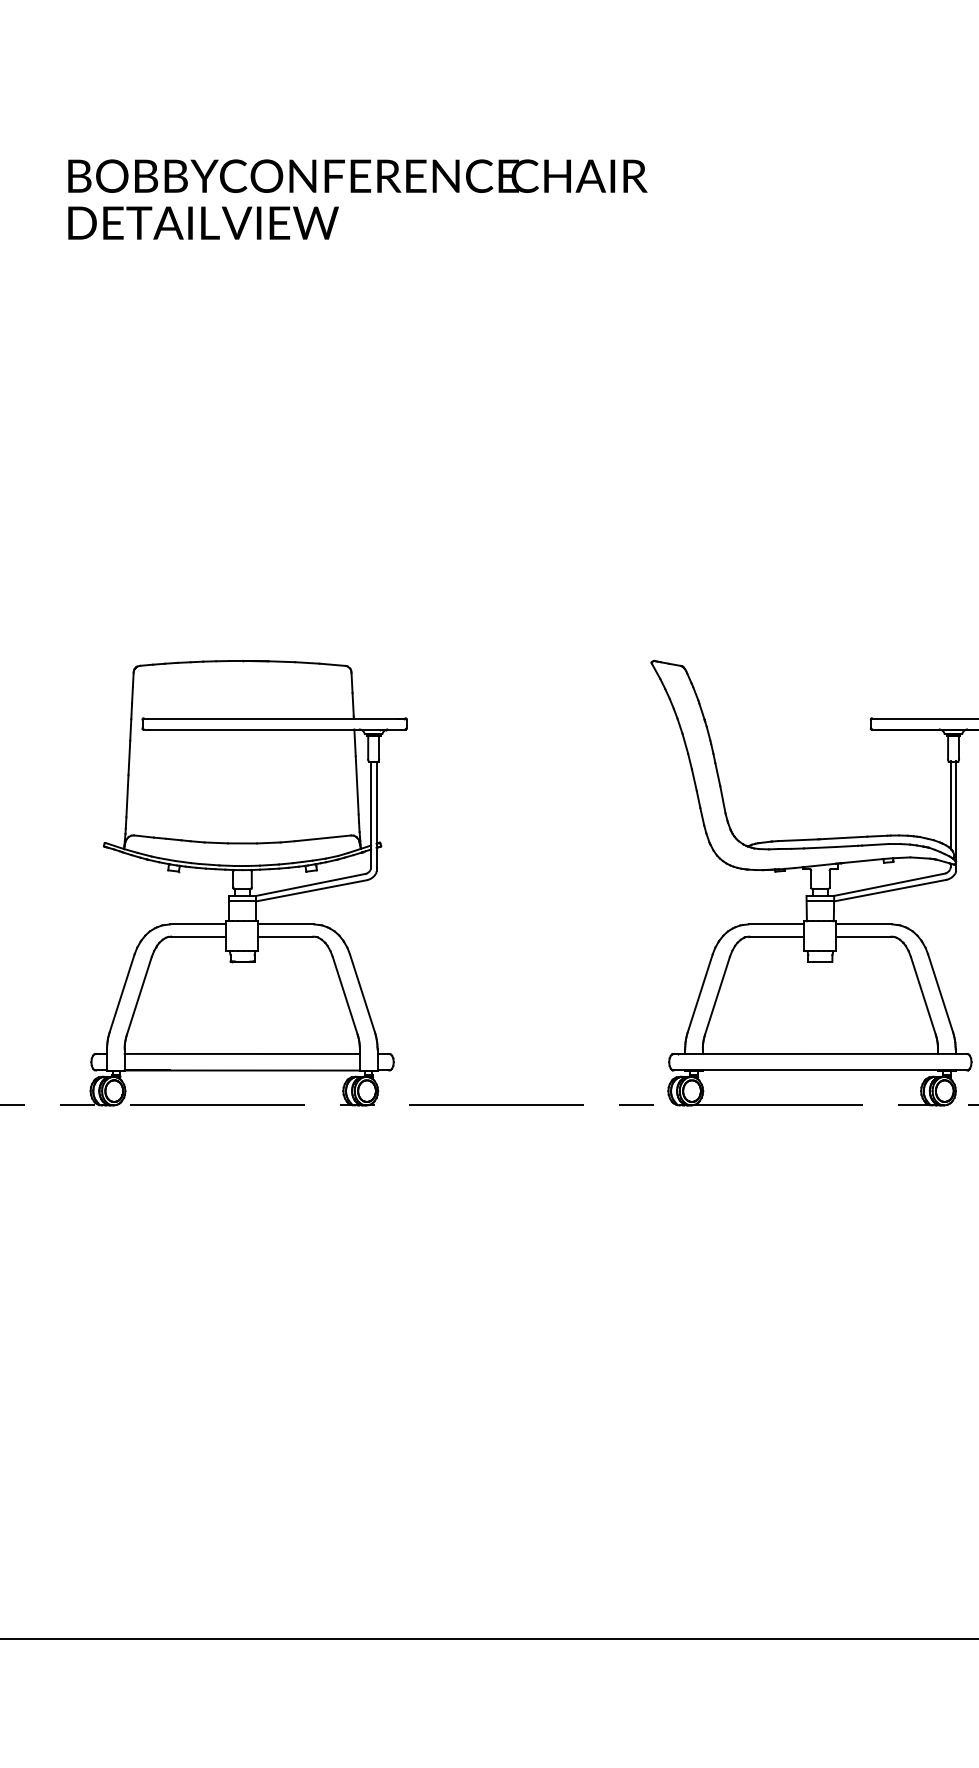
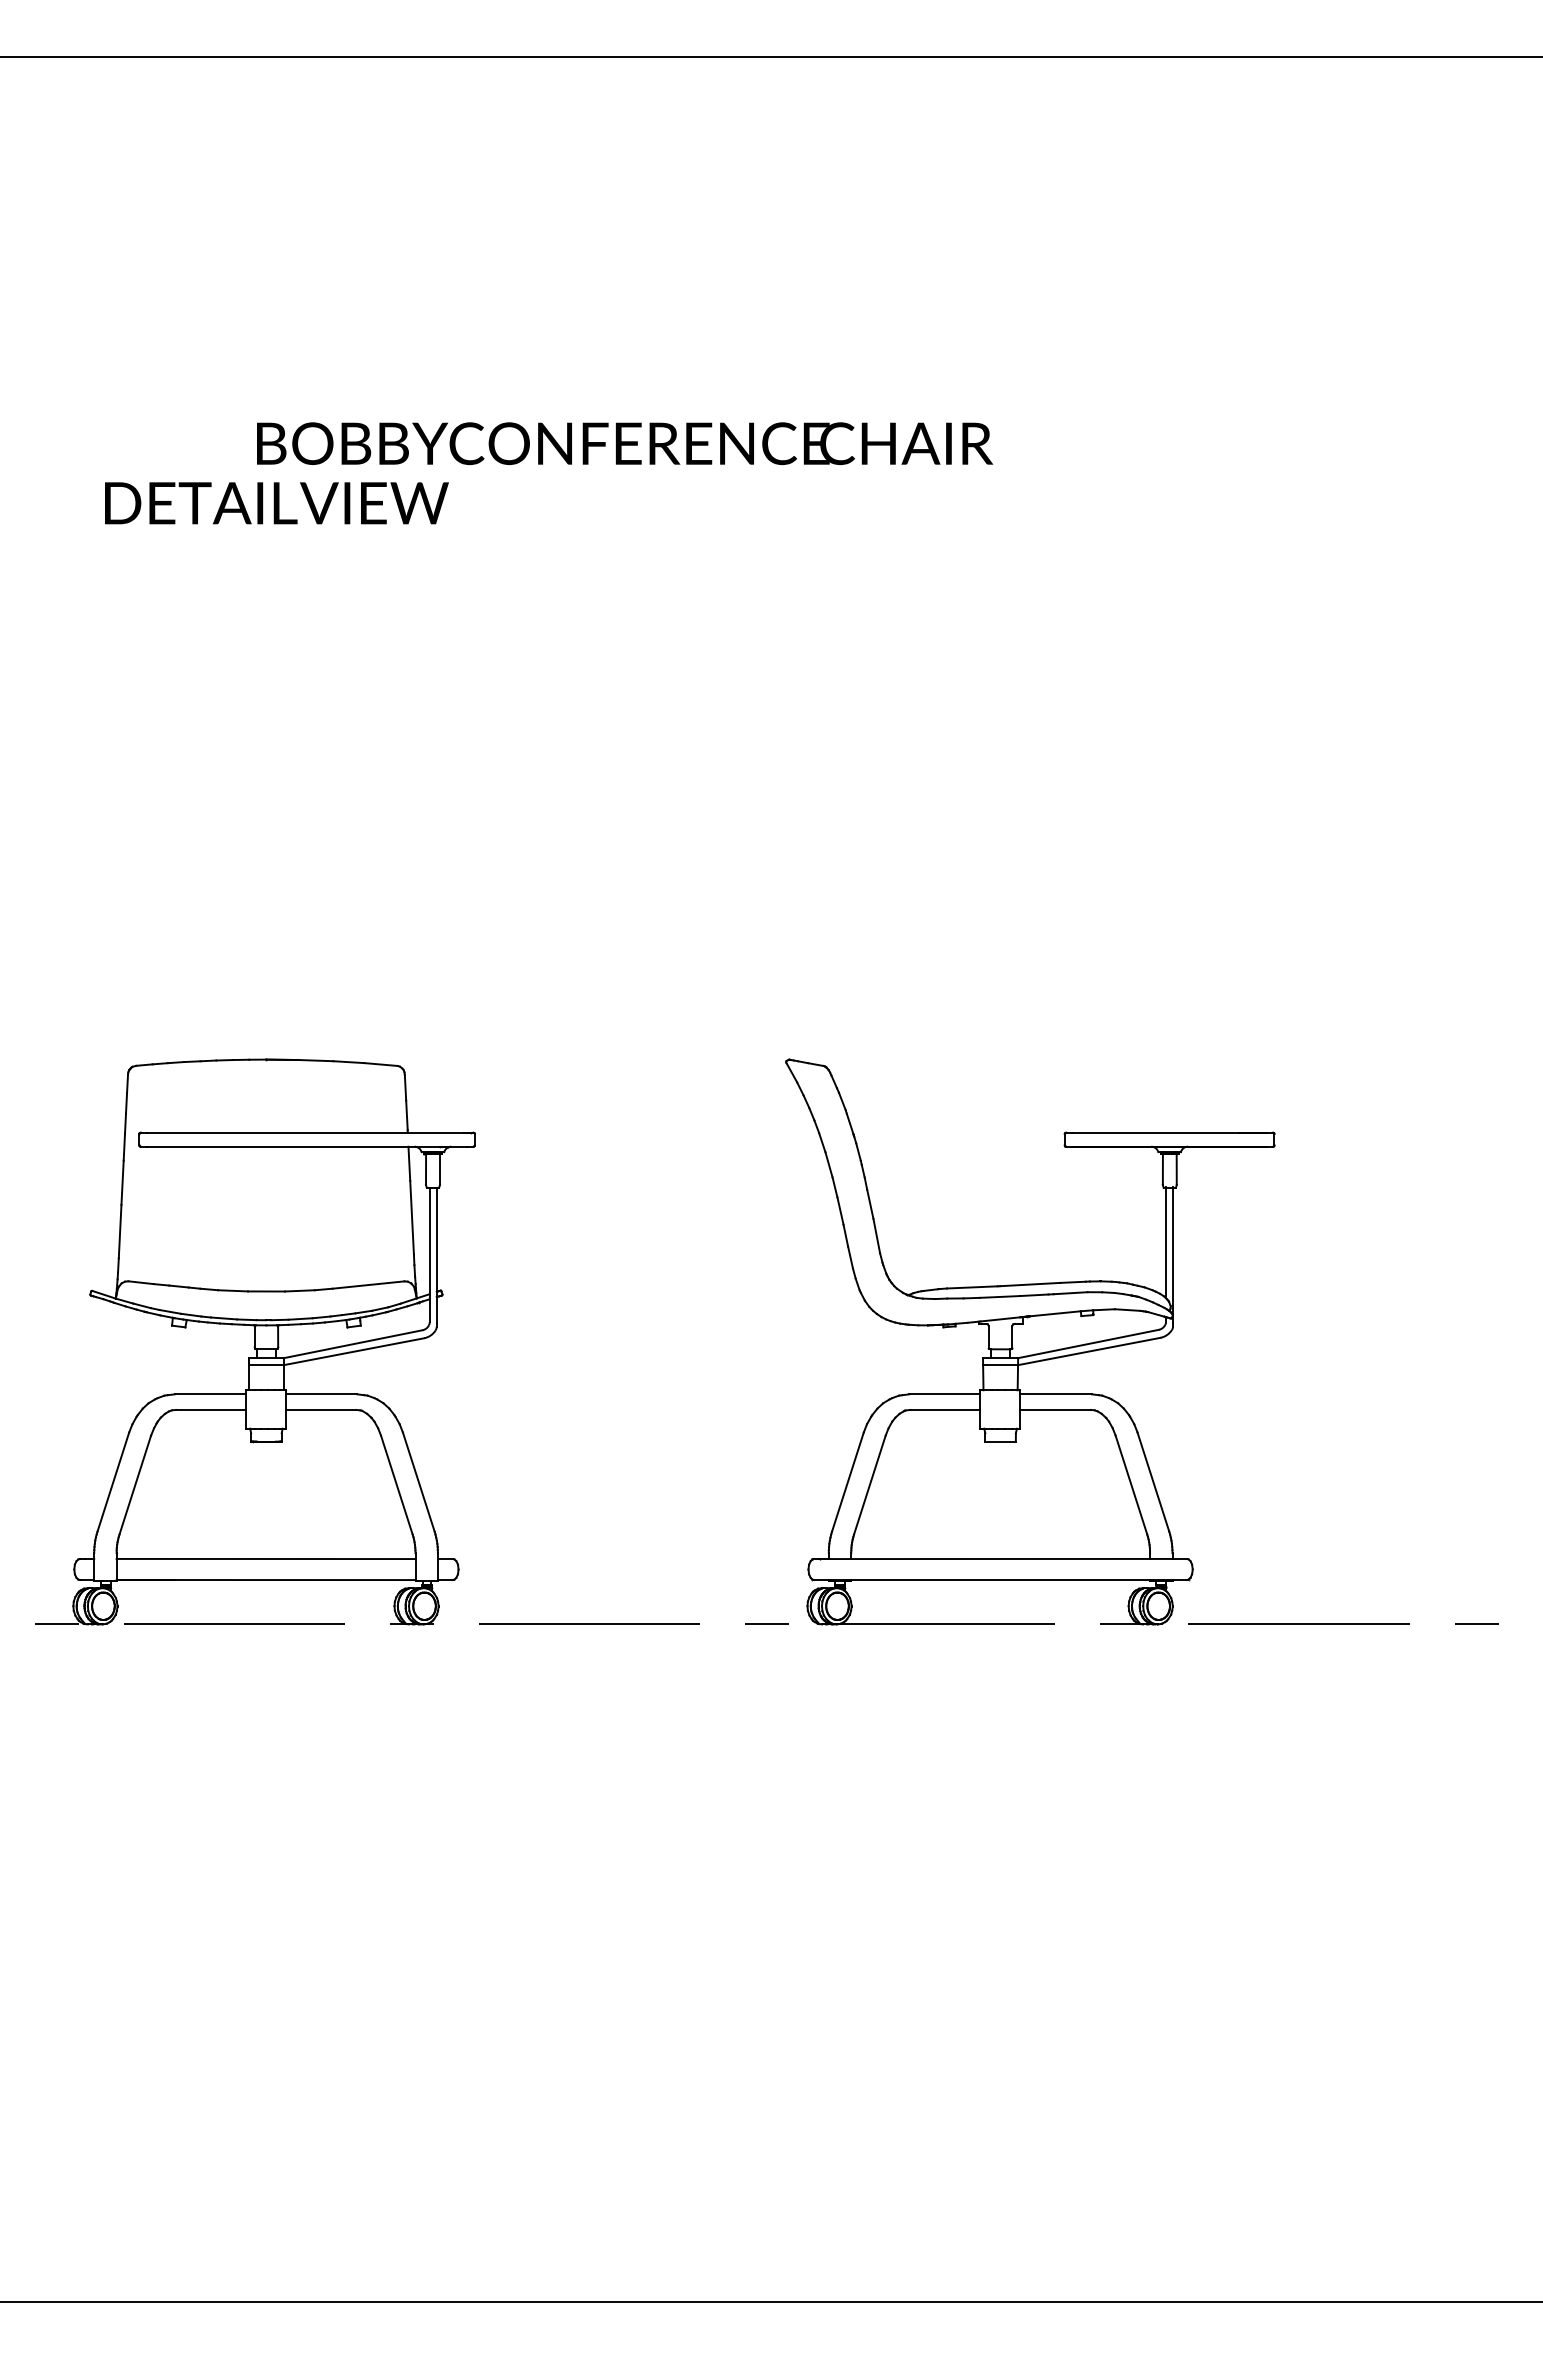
text: (358, 176) -> (625, 443), moved
text: (203, 223) -> (276, 503), moved

